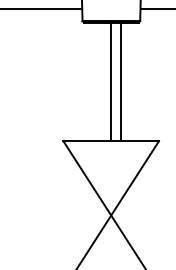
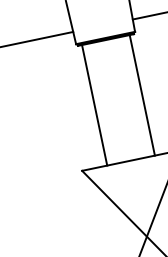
line: (110, 82) -> (142, 95), moved
line: (120, 82) -> (94, 105), moved

